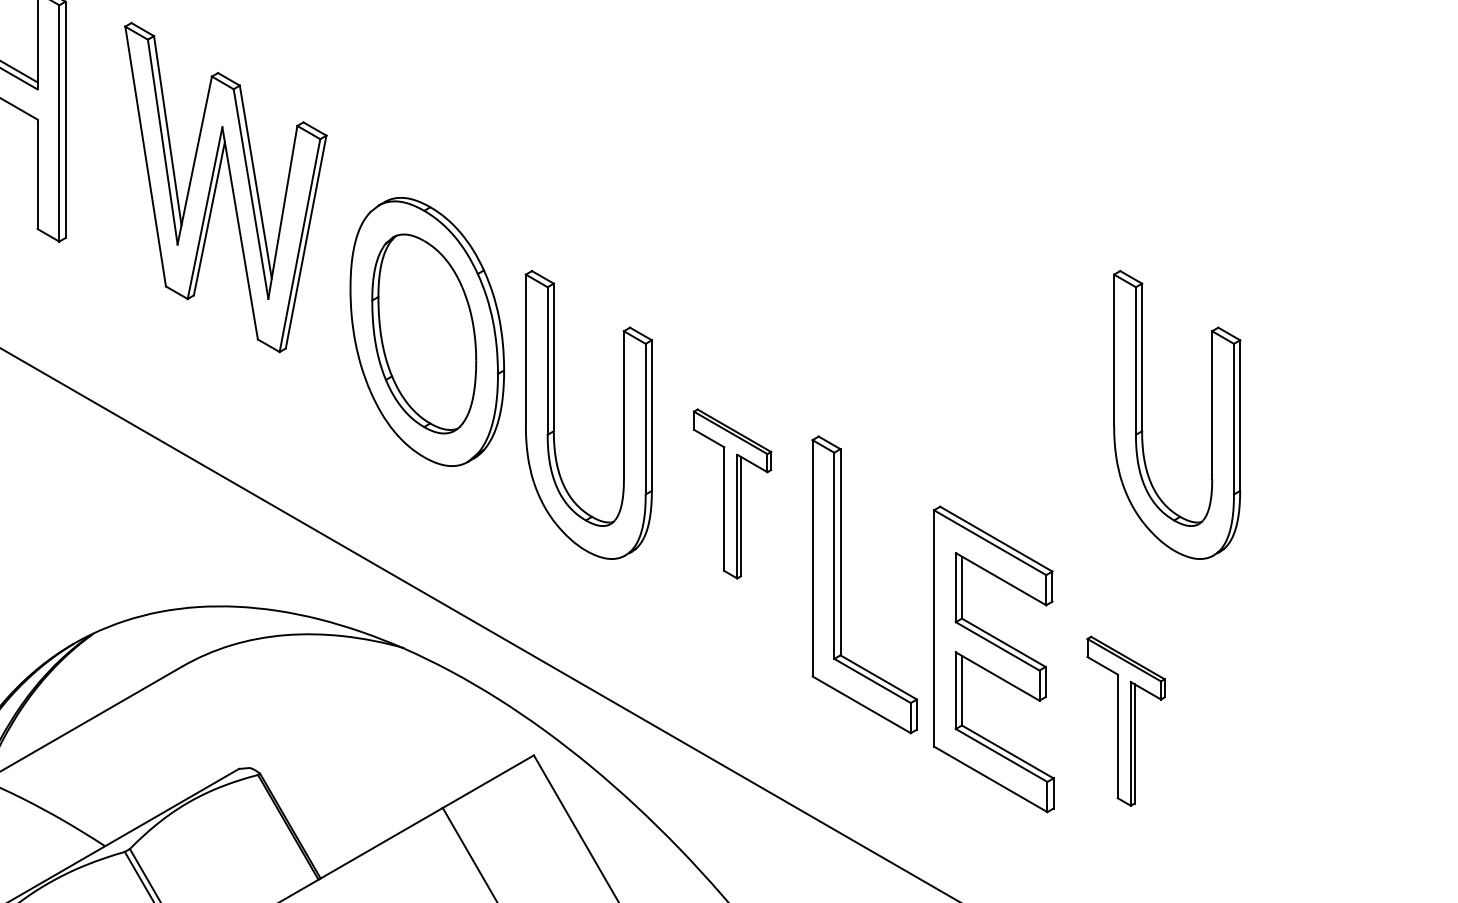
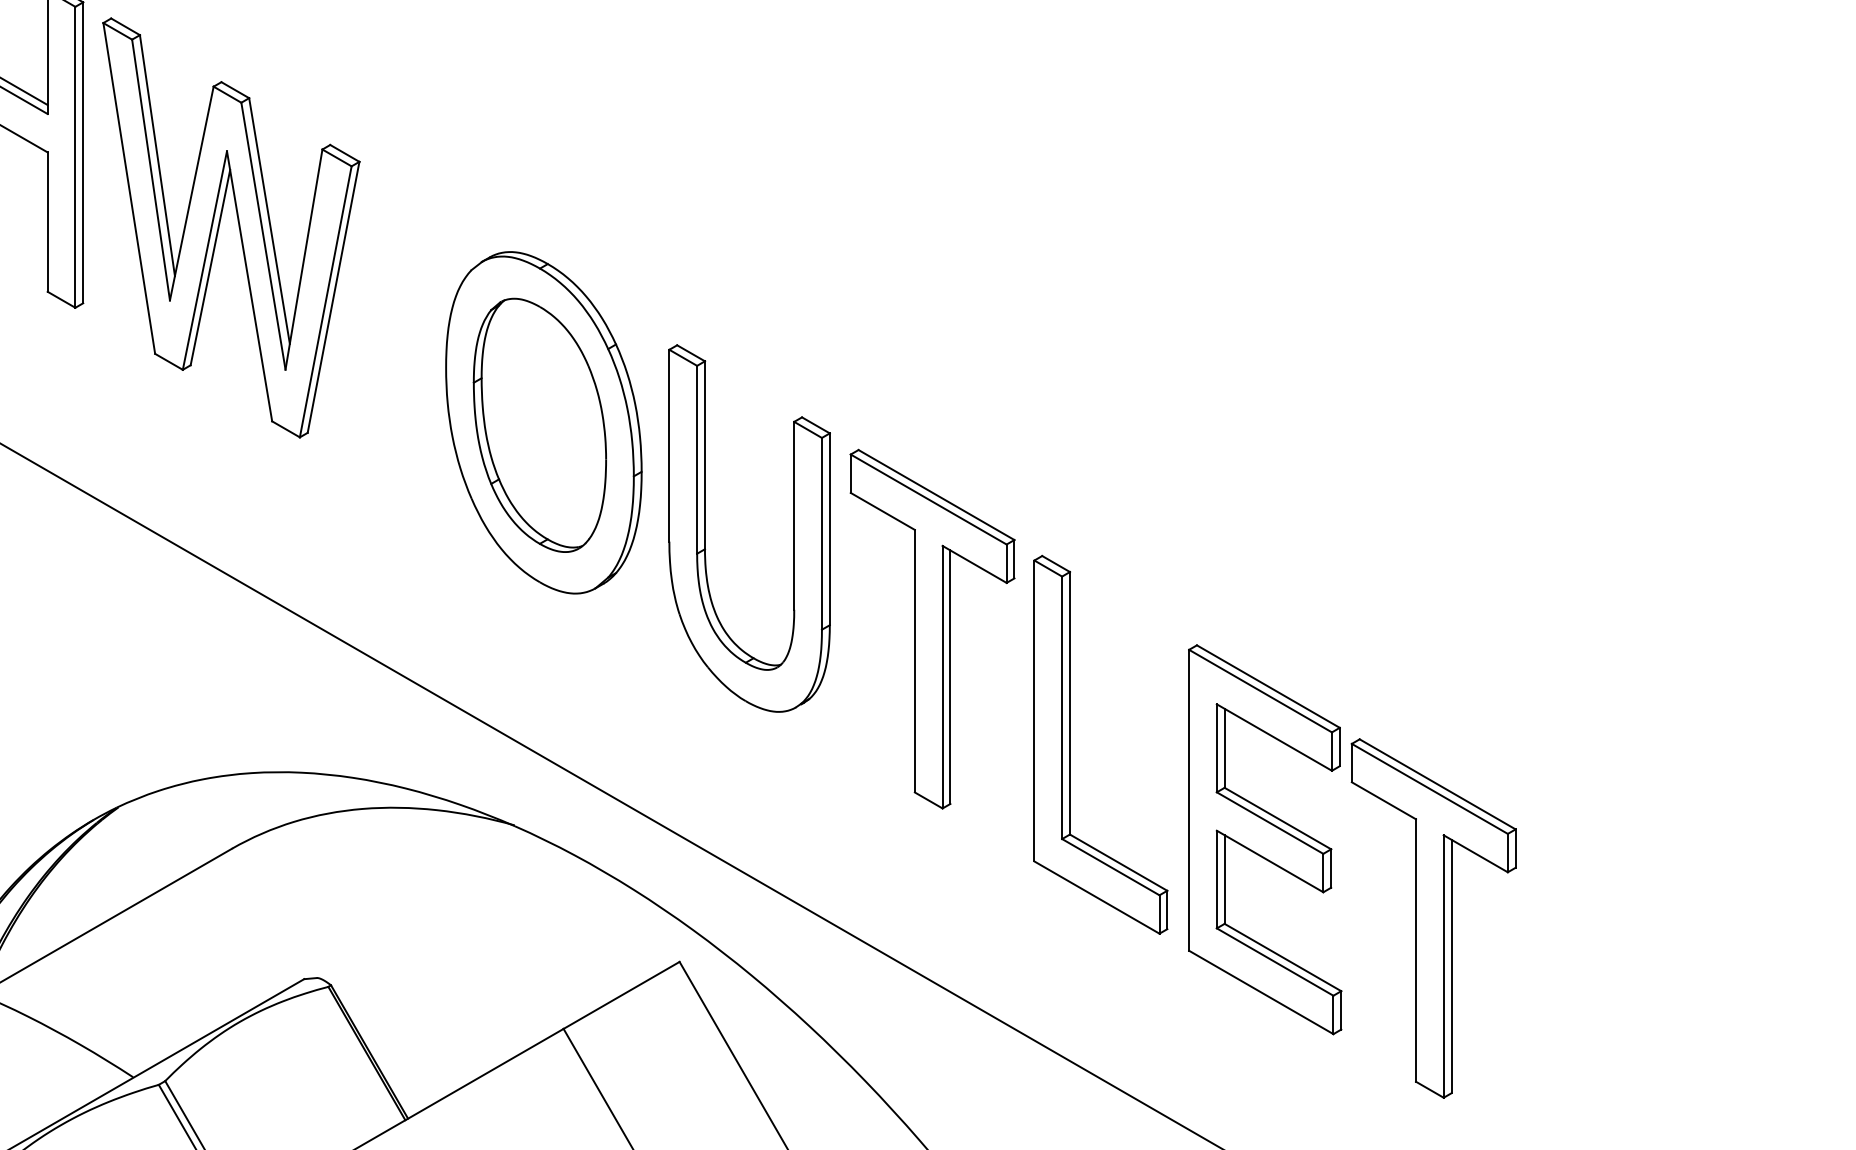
part: (231, 187) -> (238, 227), moved
part: (1142, 414) -> (1454, 528), removed
part: (732, 493) -> (932, 628), size x1.67
part: (1126, 721) -> (1433, 918), size x1.67

